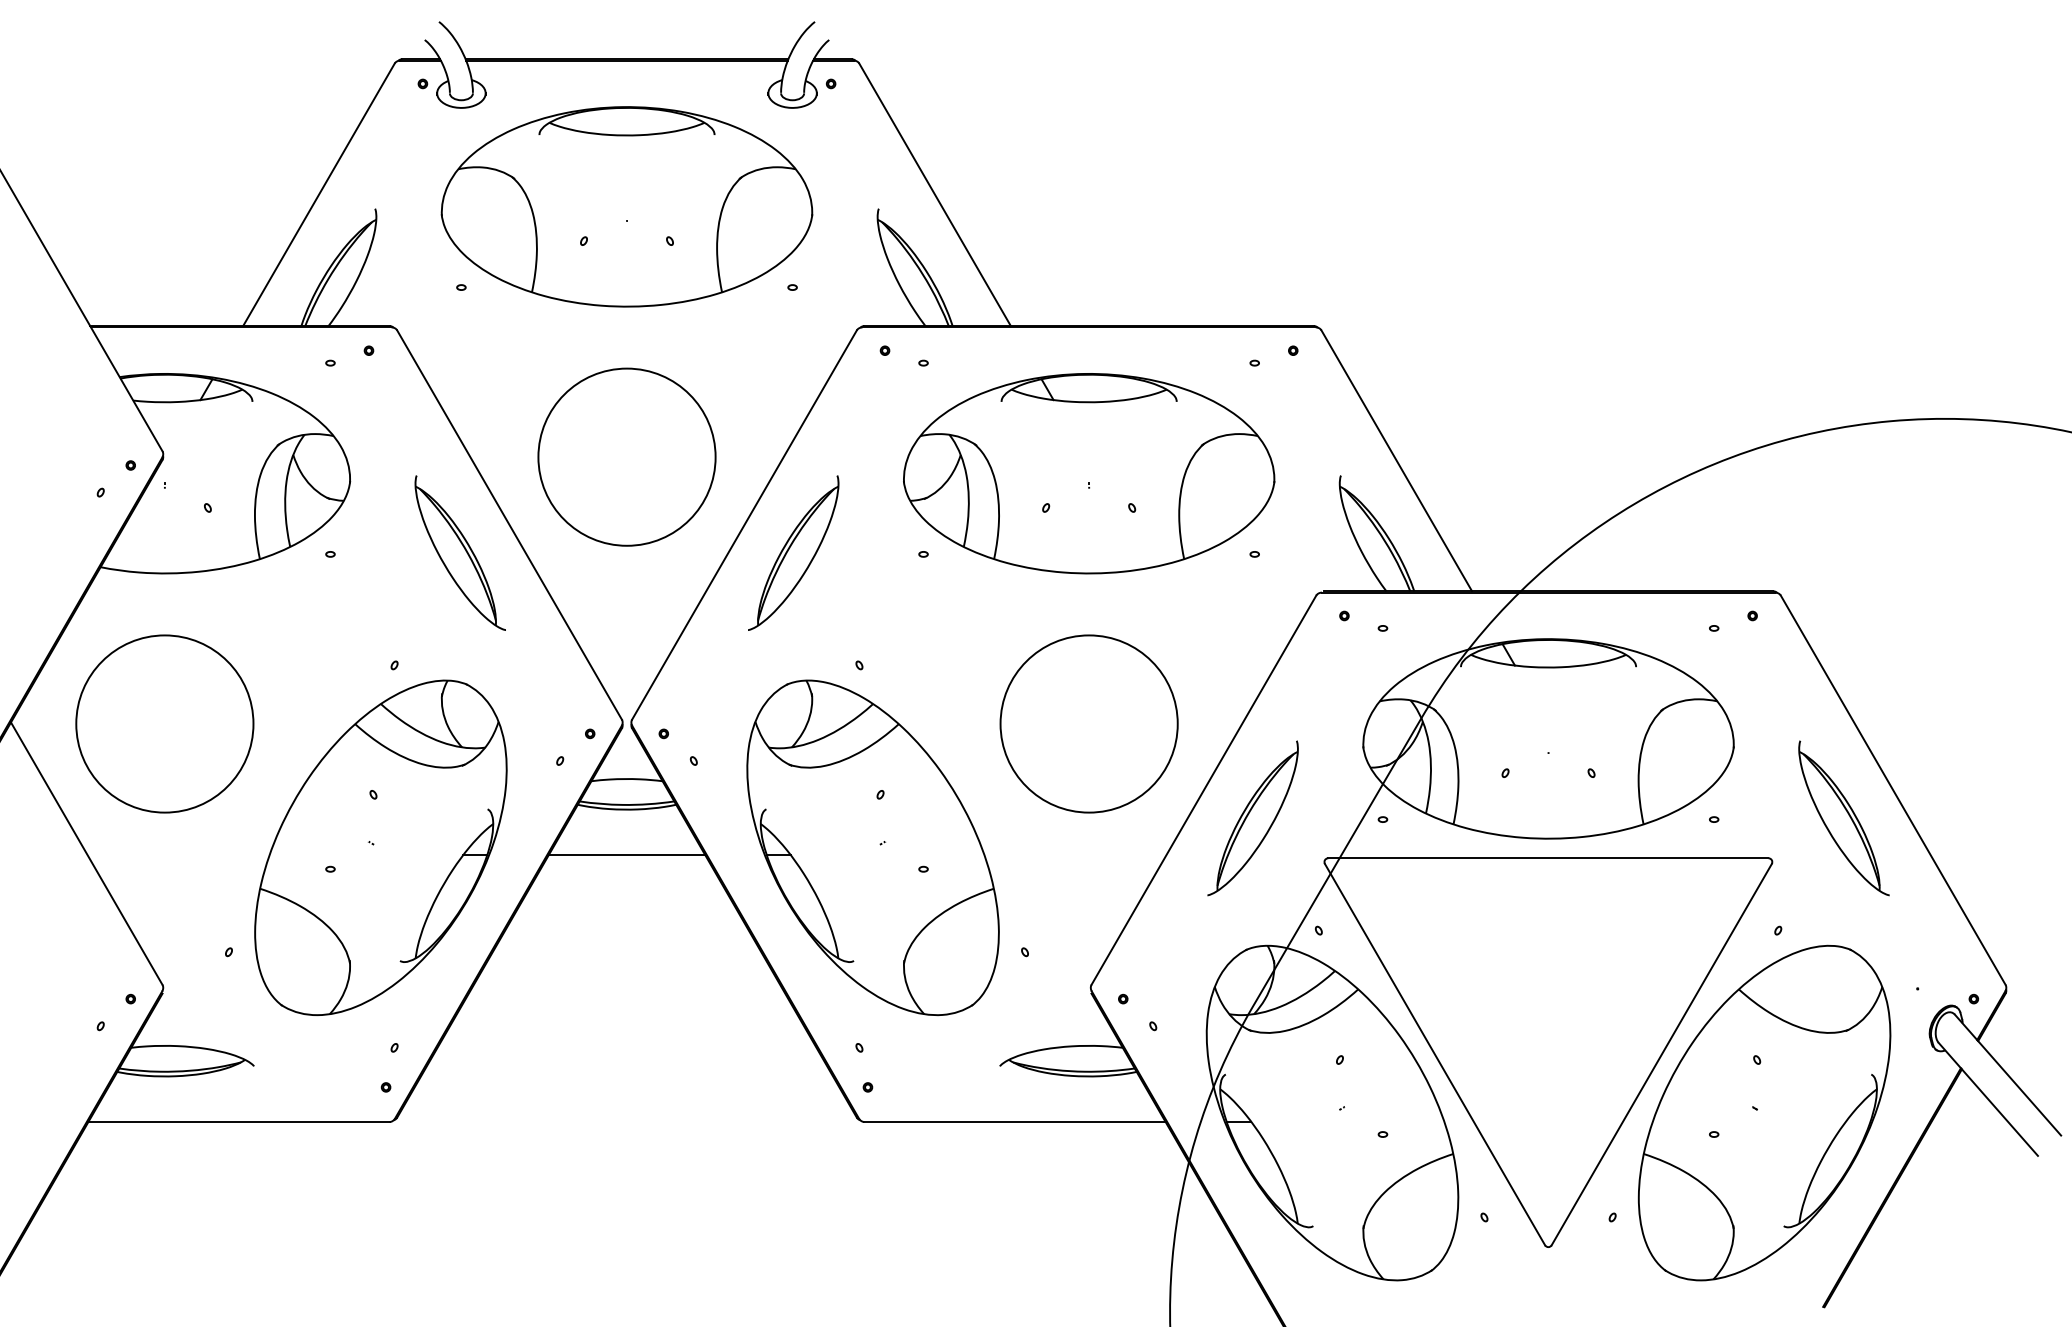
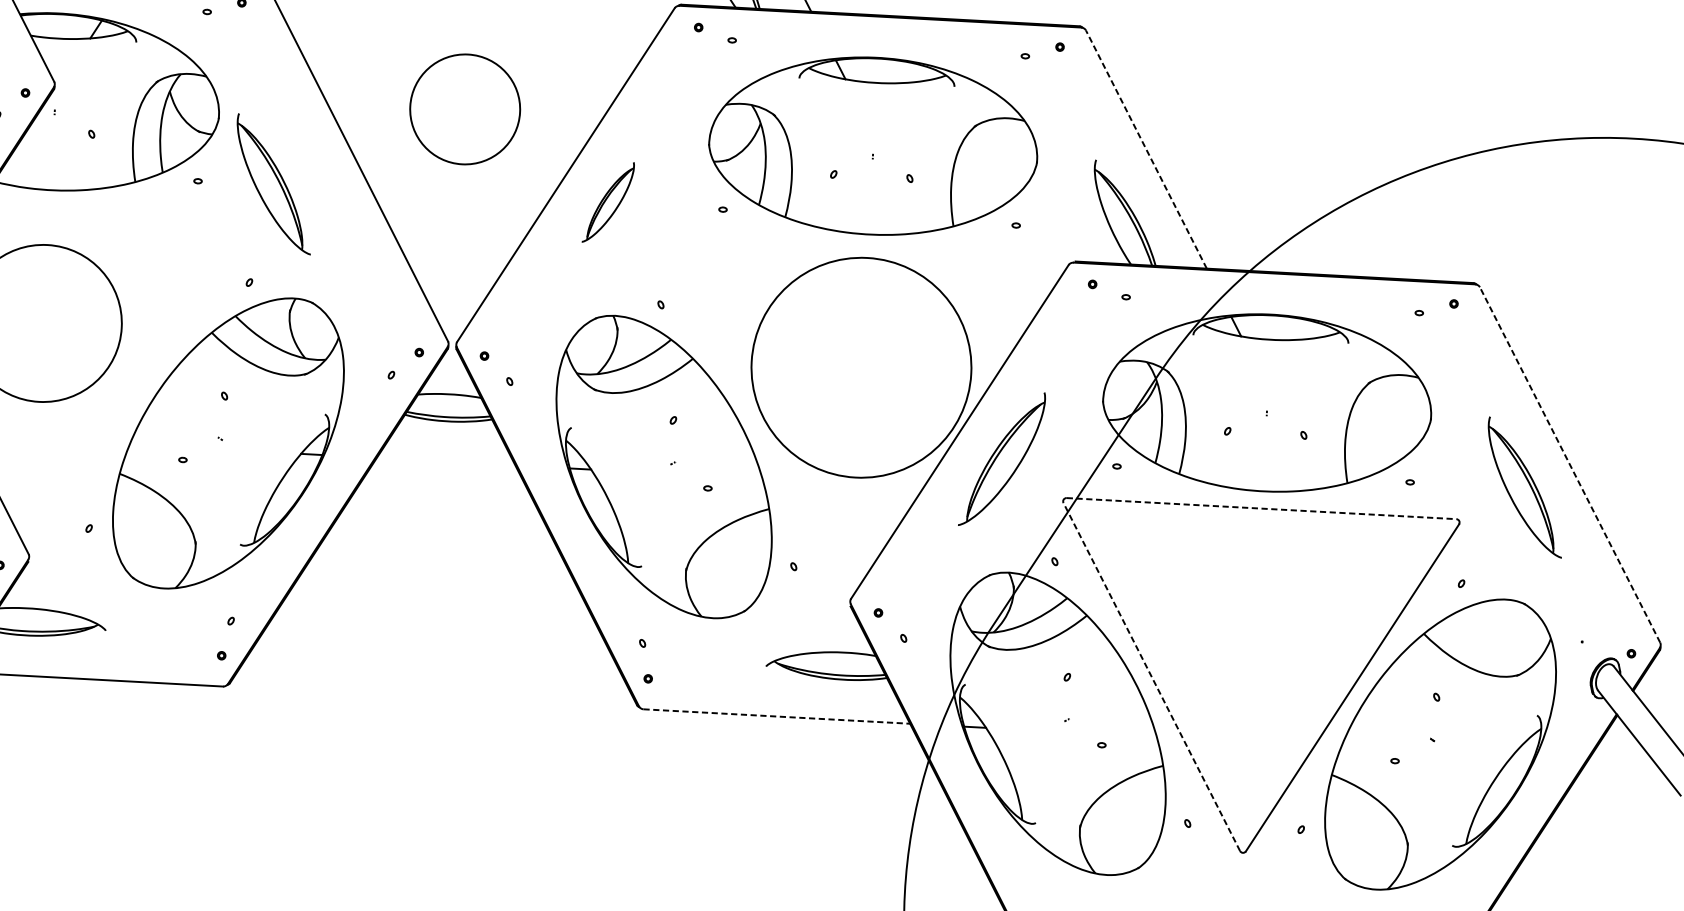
circle: (626, 456) -> (464, 108), size x0.7
line: (1396, 460) -> (1146, 149), solid -> dashed
part: (459, 552) -> (273, 183), moved
part: (793, 552) -> (607, 201), size x0.6
circle: (1088, 723) -> (860, 367), size x1.4
line: (1893, 790) -> (1570, 465), solid -> dashed
line: (626, 855) -> (445, 461), removed
line: (1548, 858) -> (1261, 508), solid -> dashed
line: (1434, 1054) -> (1151, 676), solid -> dashed
line: (1015, 1122) -> (777, 716), solid -> dashed

